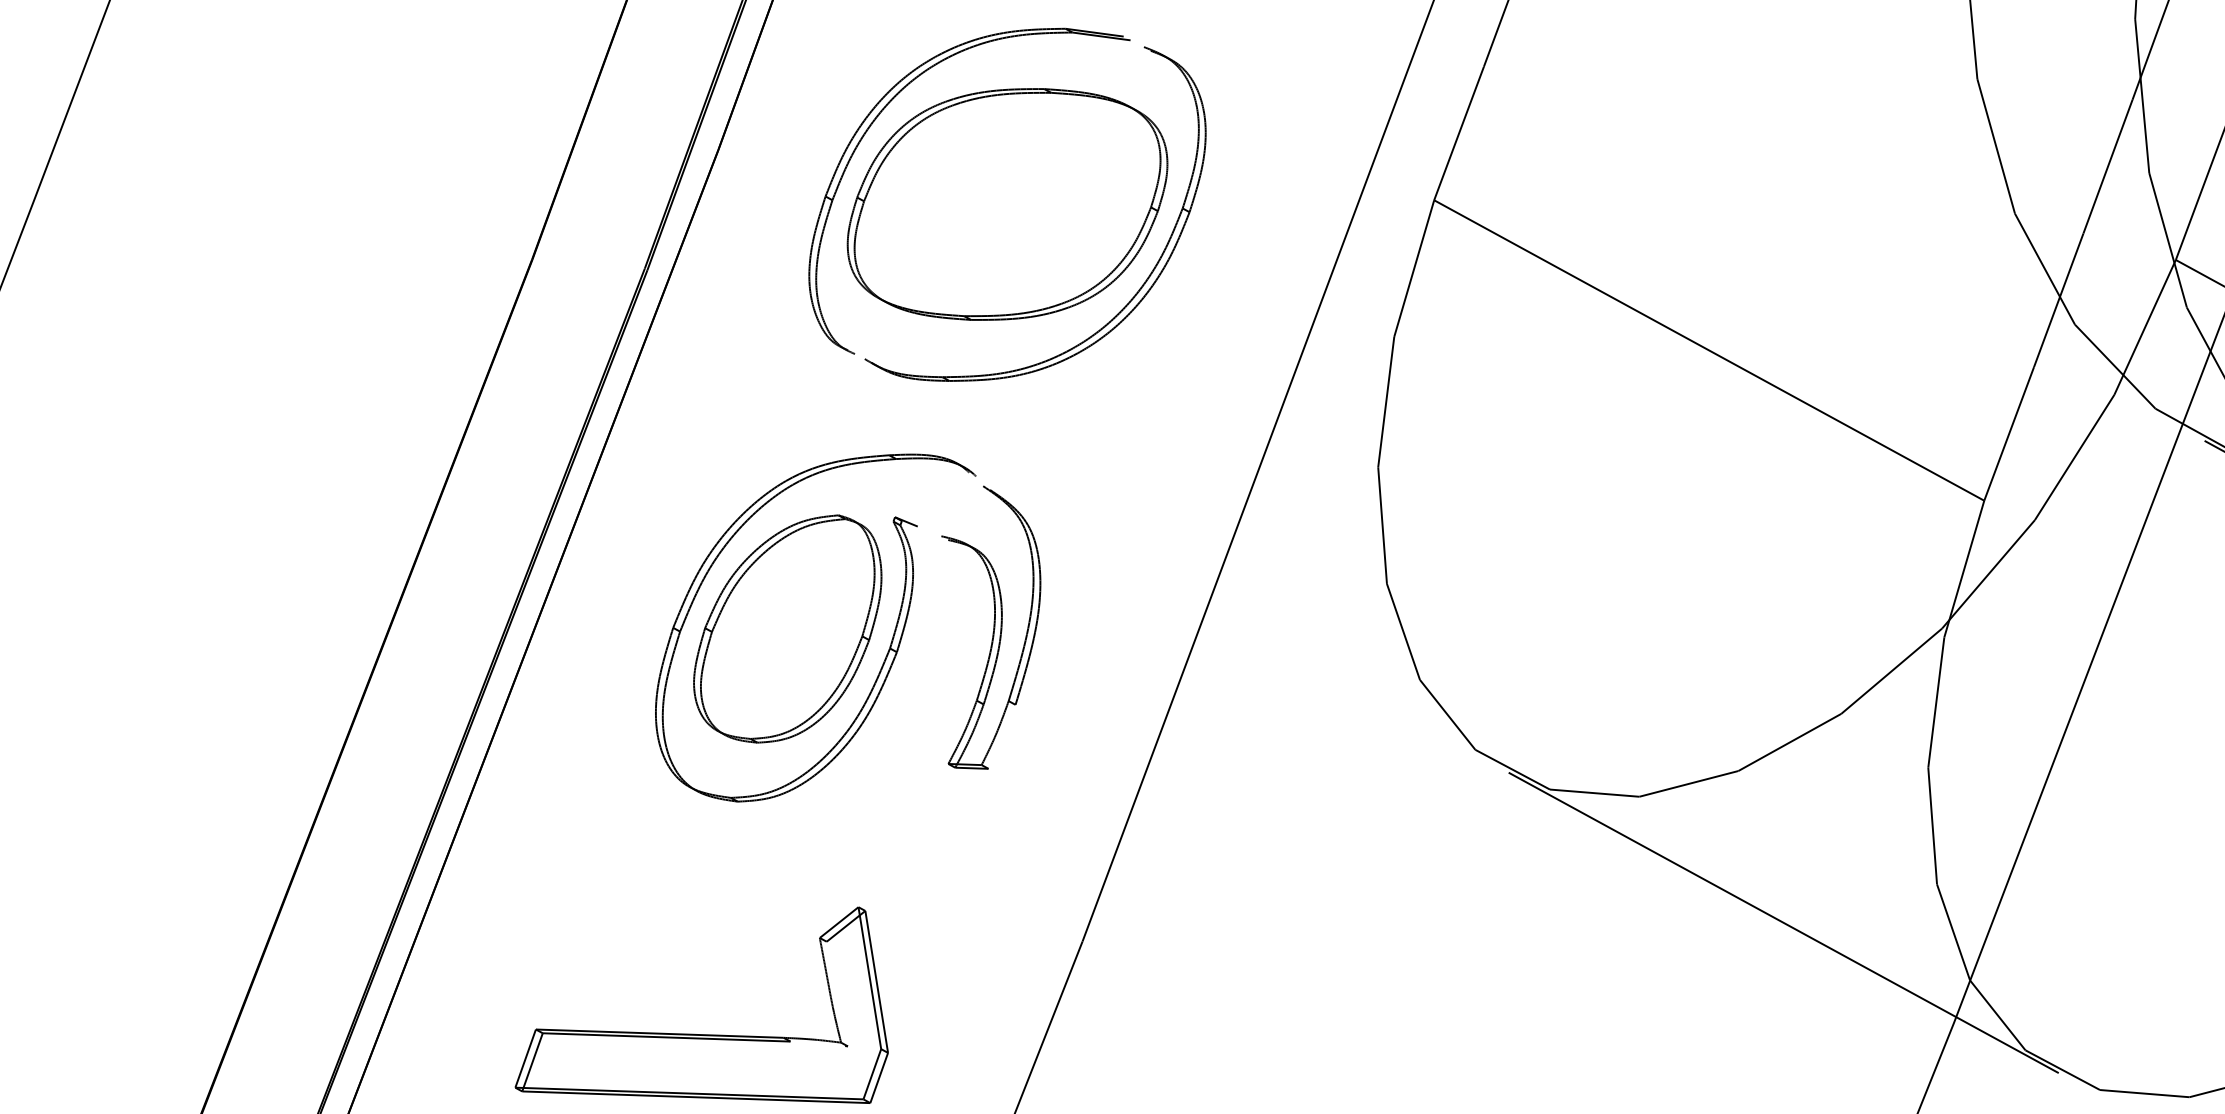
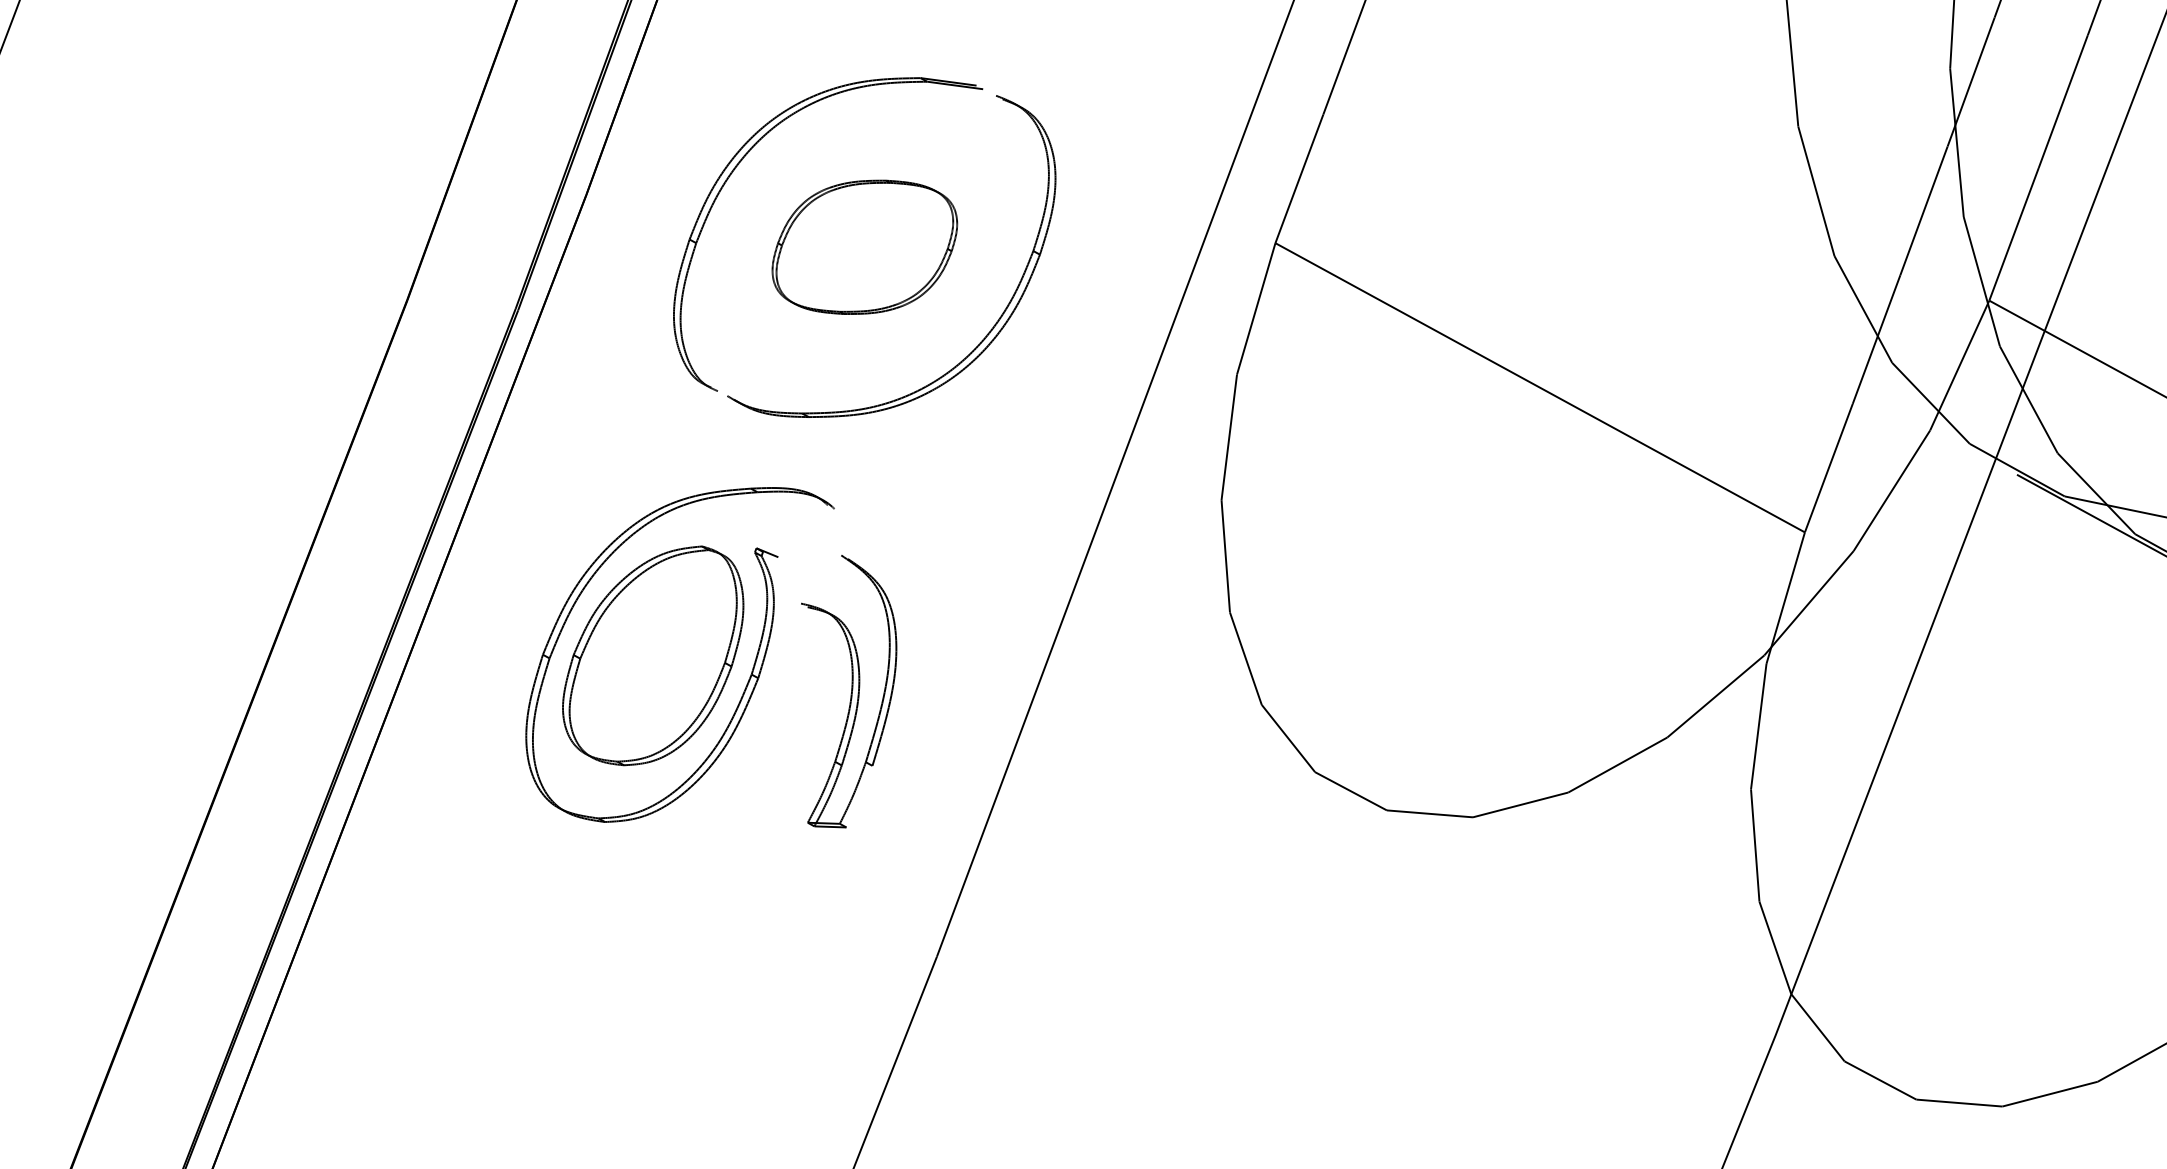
part: (1007, 204) -> (864, 247), size x0.6
part: (991, 627) -> (849, 691), moved
line: (1783, 922) -> (1611, 938), removed
part: (701, 1033) -> (570, 1045), removed

